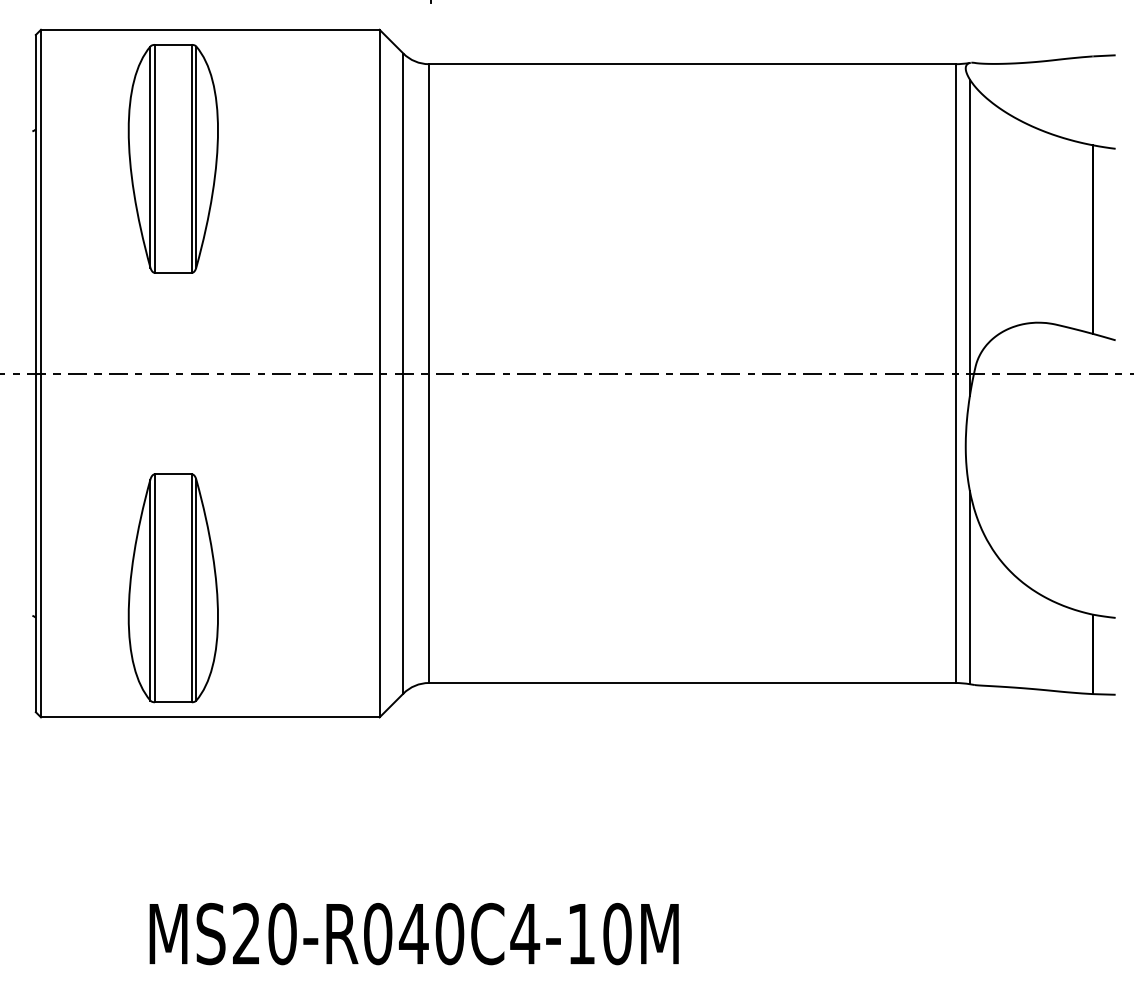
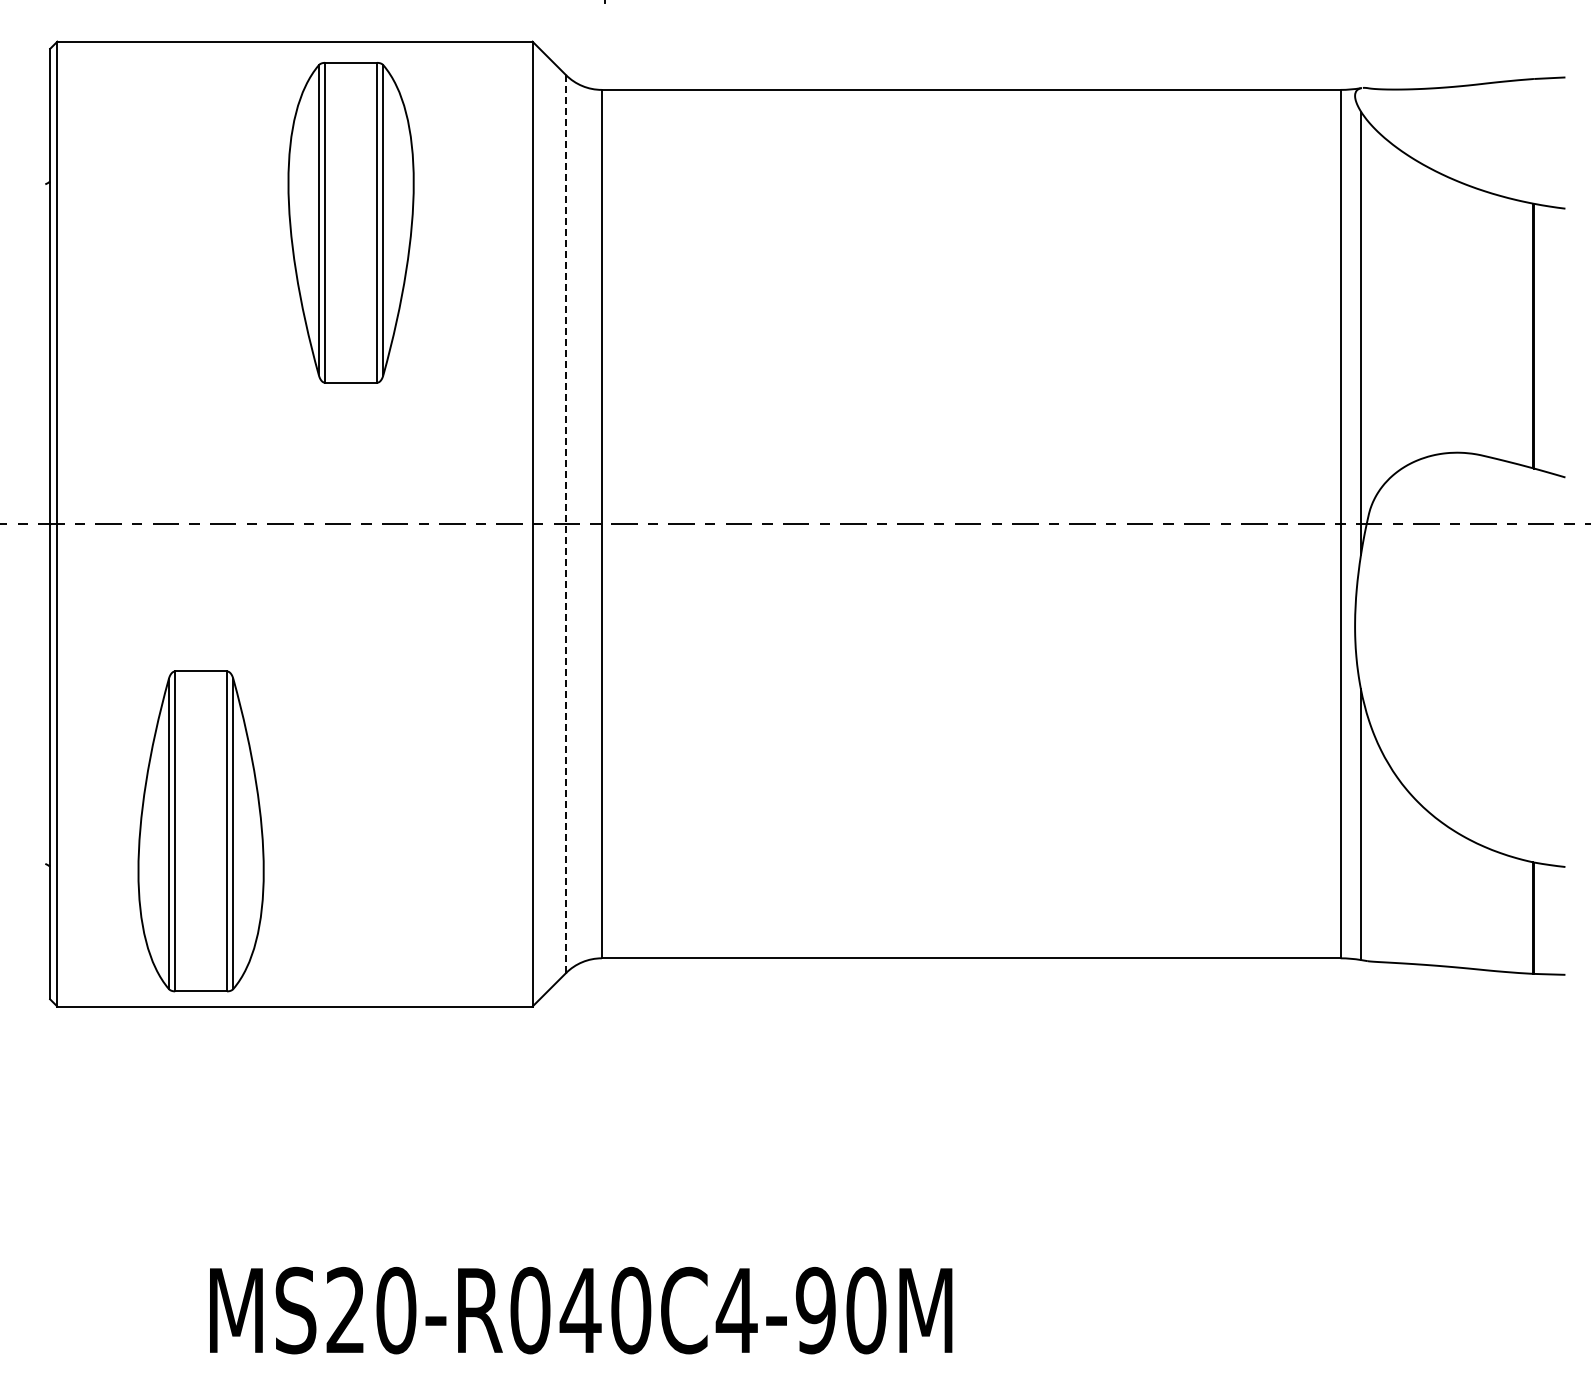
part: (172, 158) -> (350, 222), moved
line: (403, 373) -> (565, 523), solid -> dashed
part: (172, 588) -> (200, 831), moved
text: (581, 933) -> (815, 1310), MS20-R040C4-10M -> MS20-R040C4-90M

